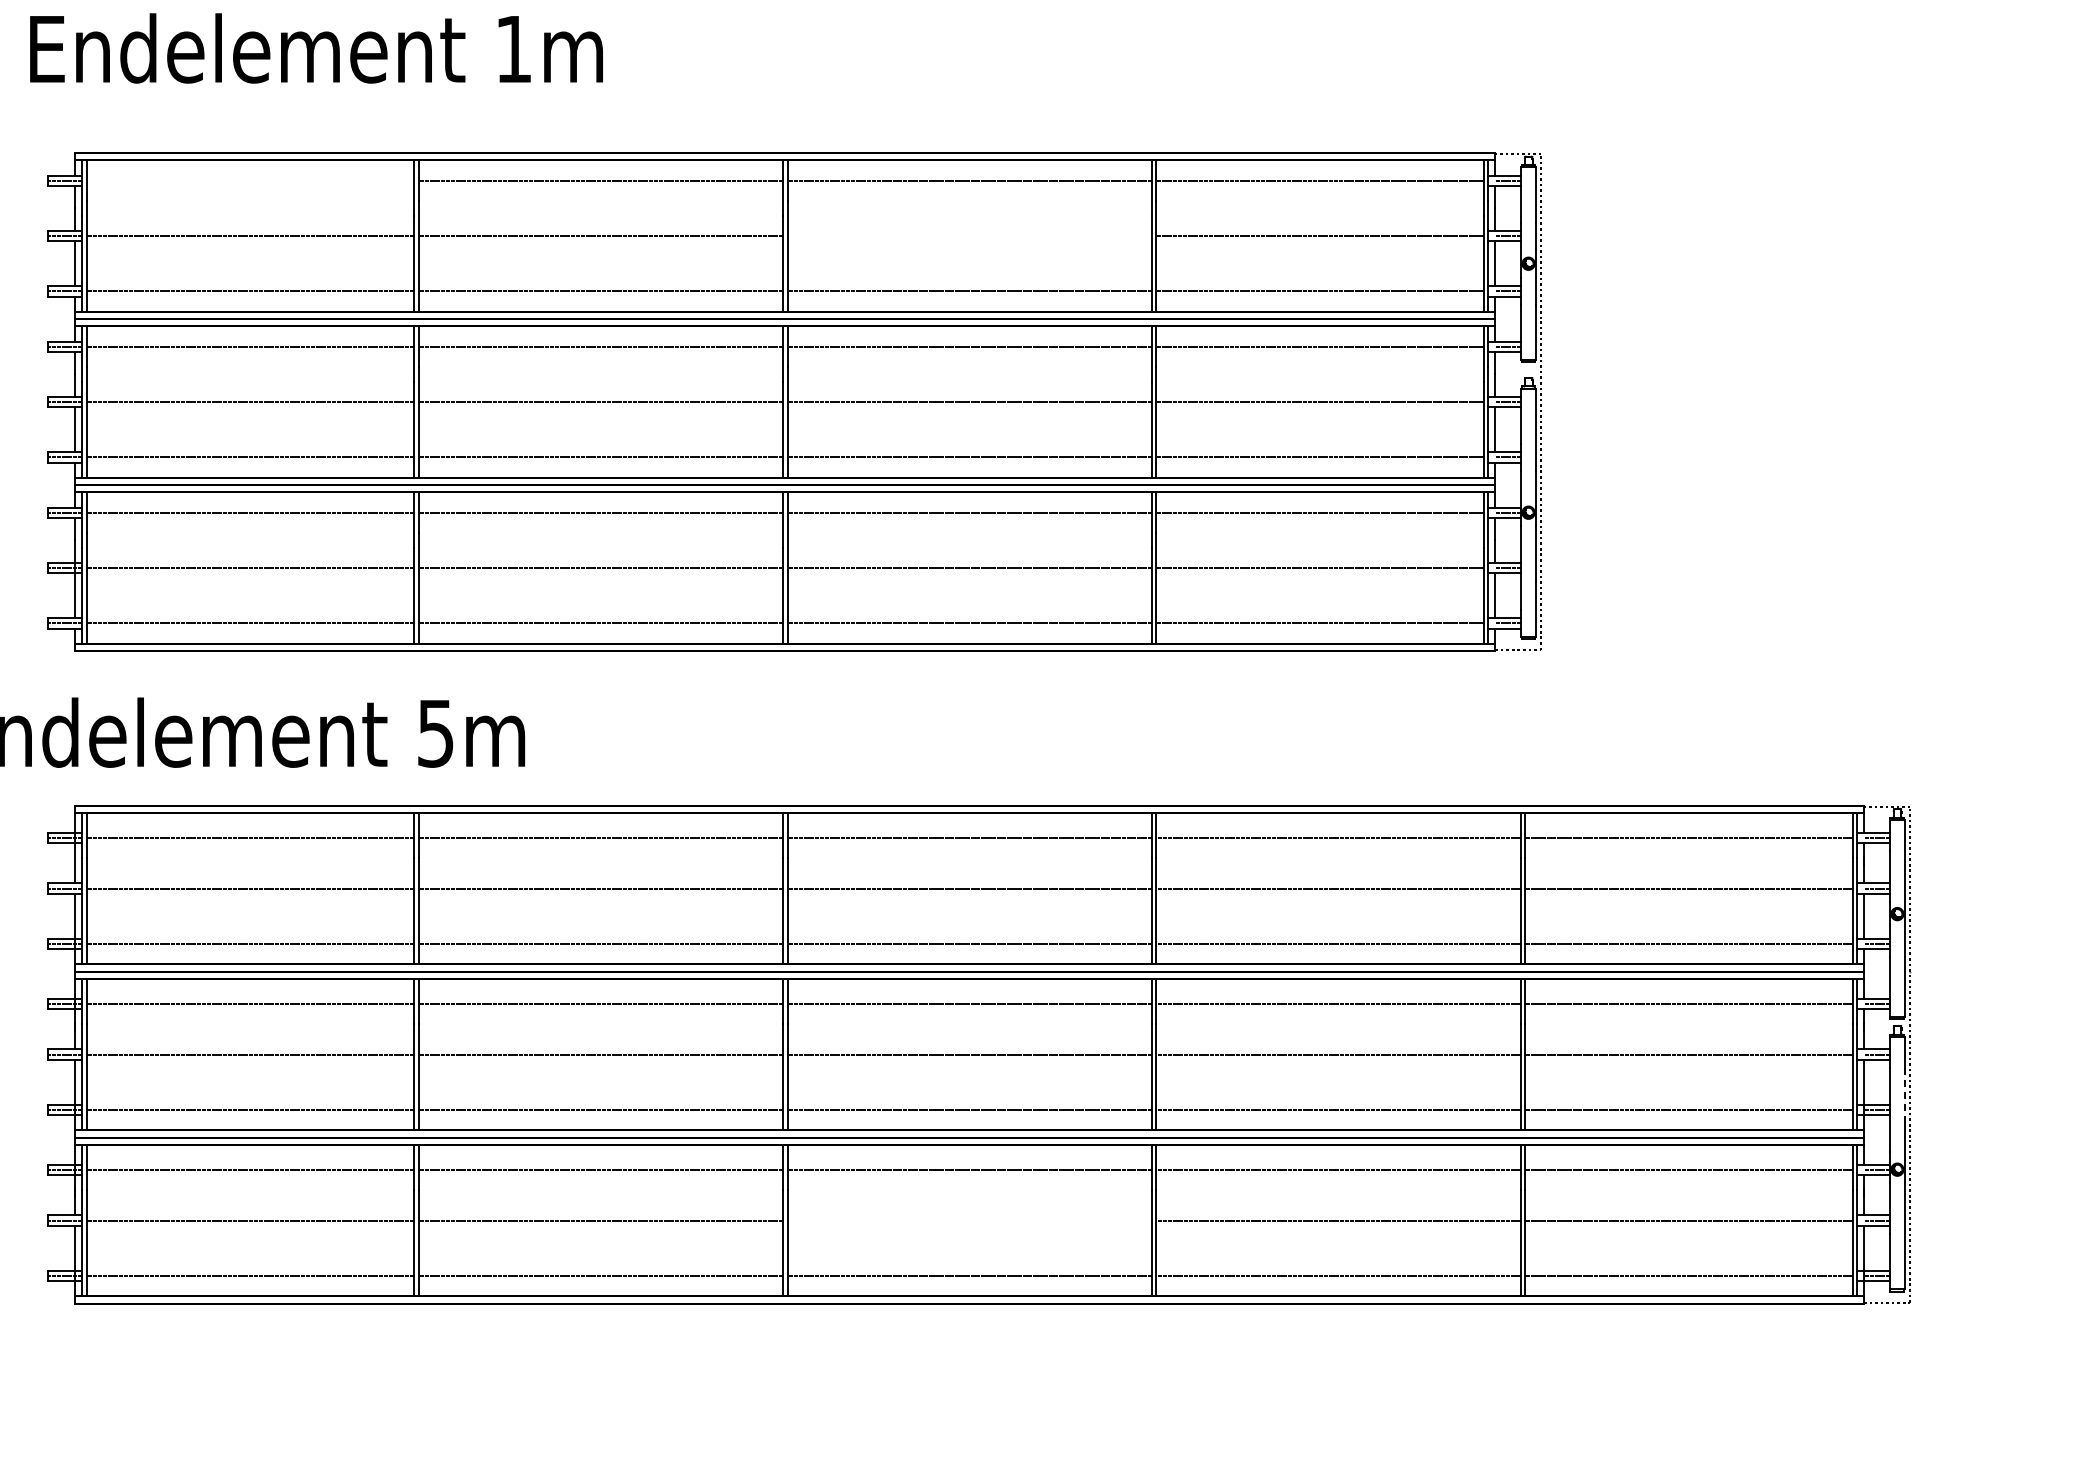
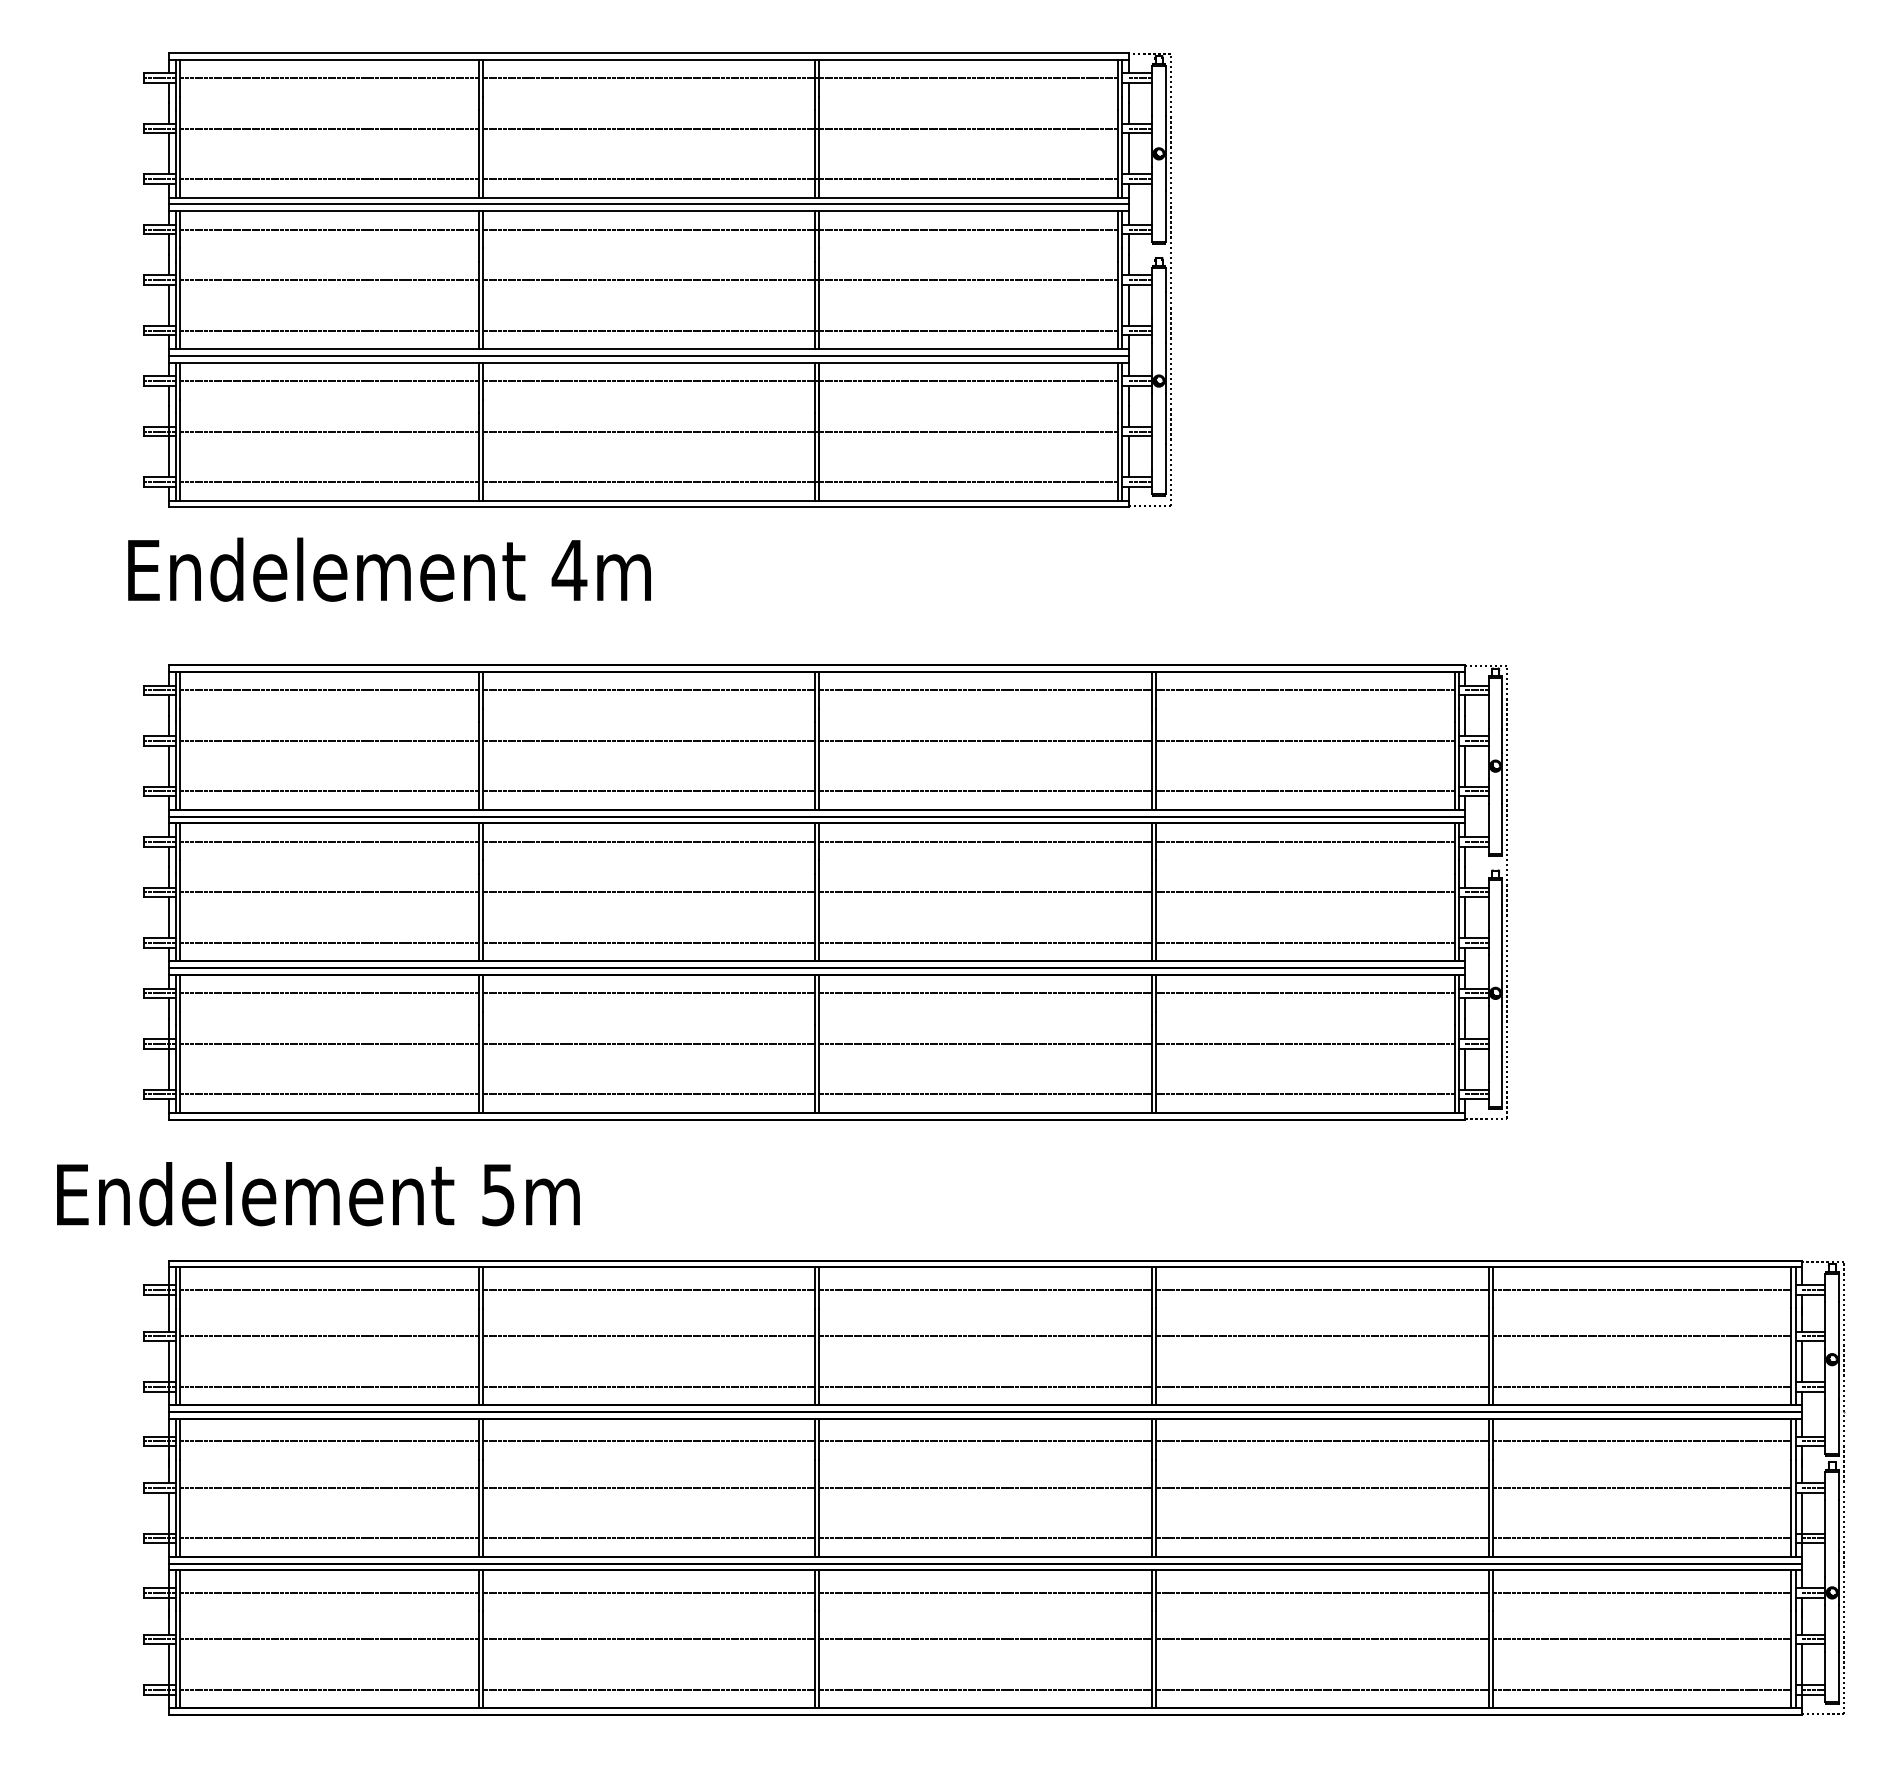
text: (513, 49) -> (569, 570), 1m -> 4m
line: (249, 180) -> (328, 690), added
line: (969, 235) -> (985, 740), added
line: (1904, 1094) -> (1838, 1524), dashed -> solid
line: (969, 1220) -> (985, 1639), added

